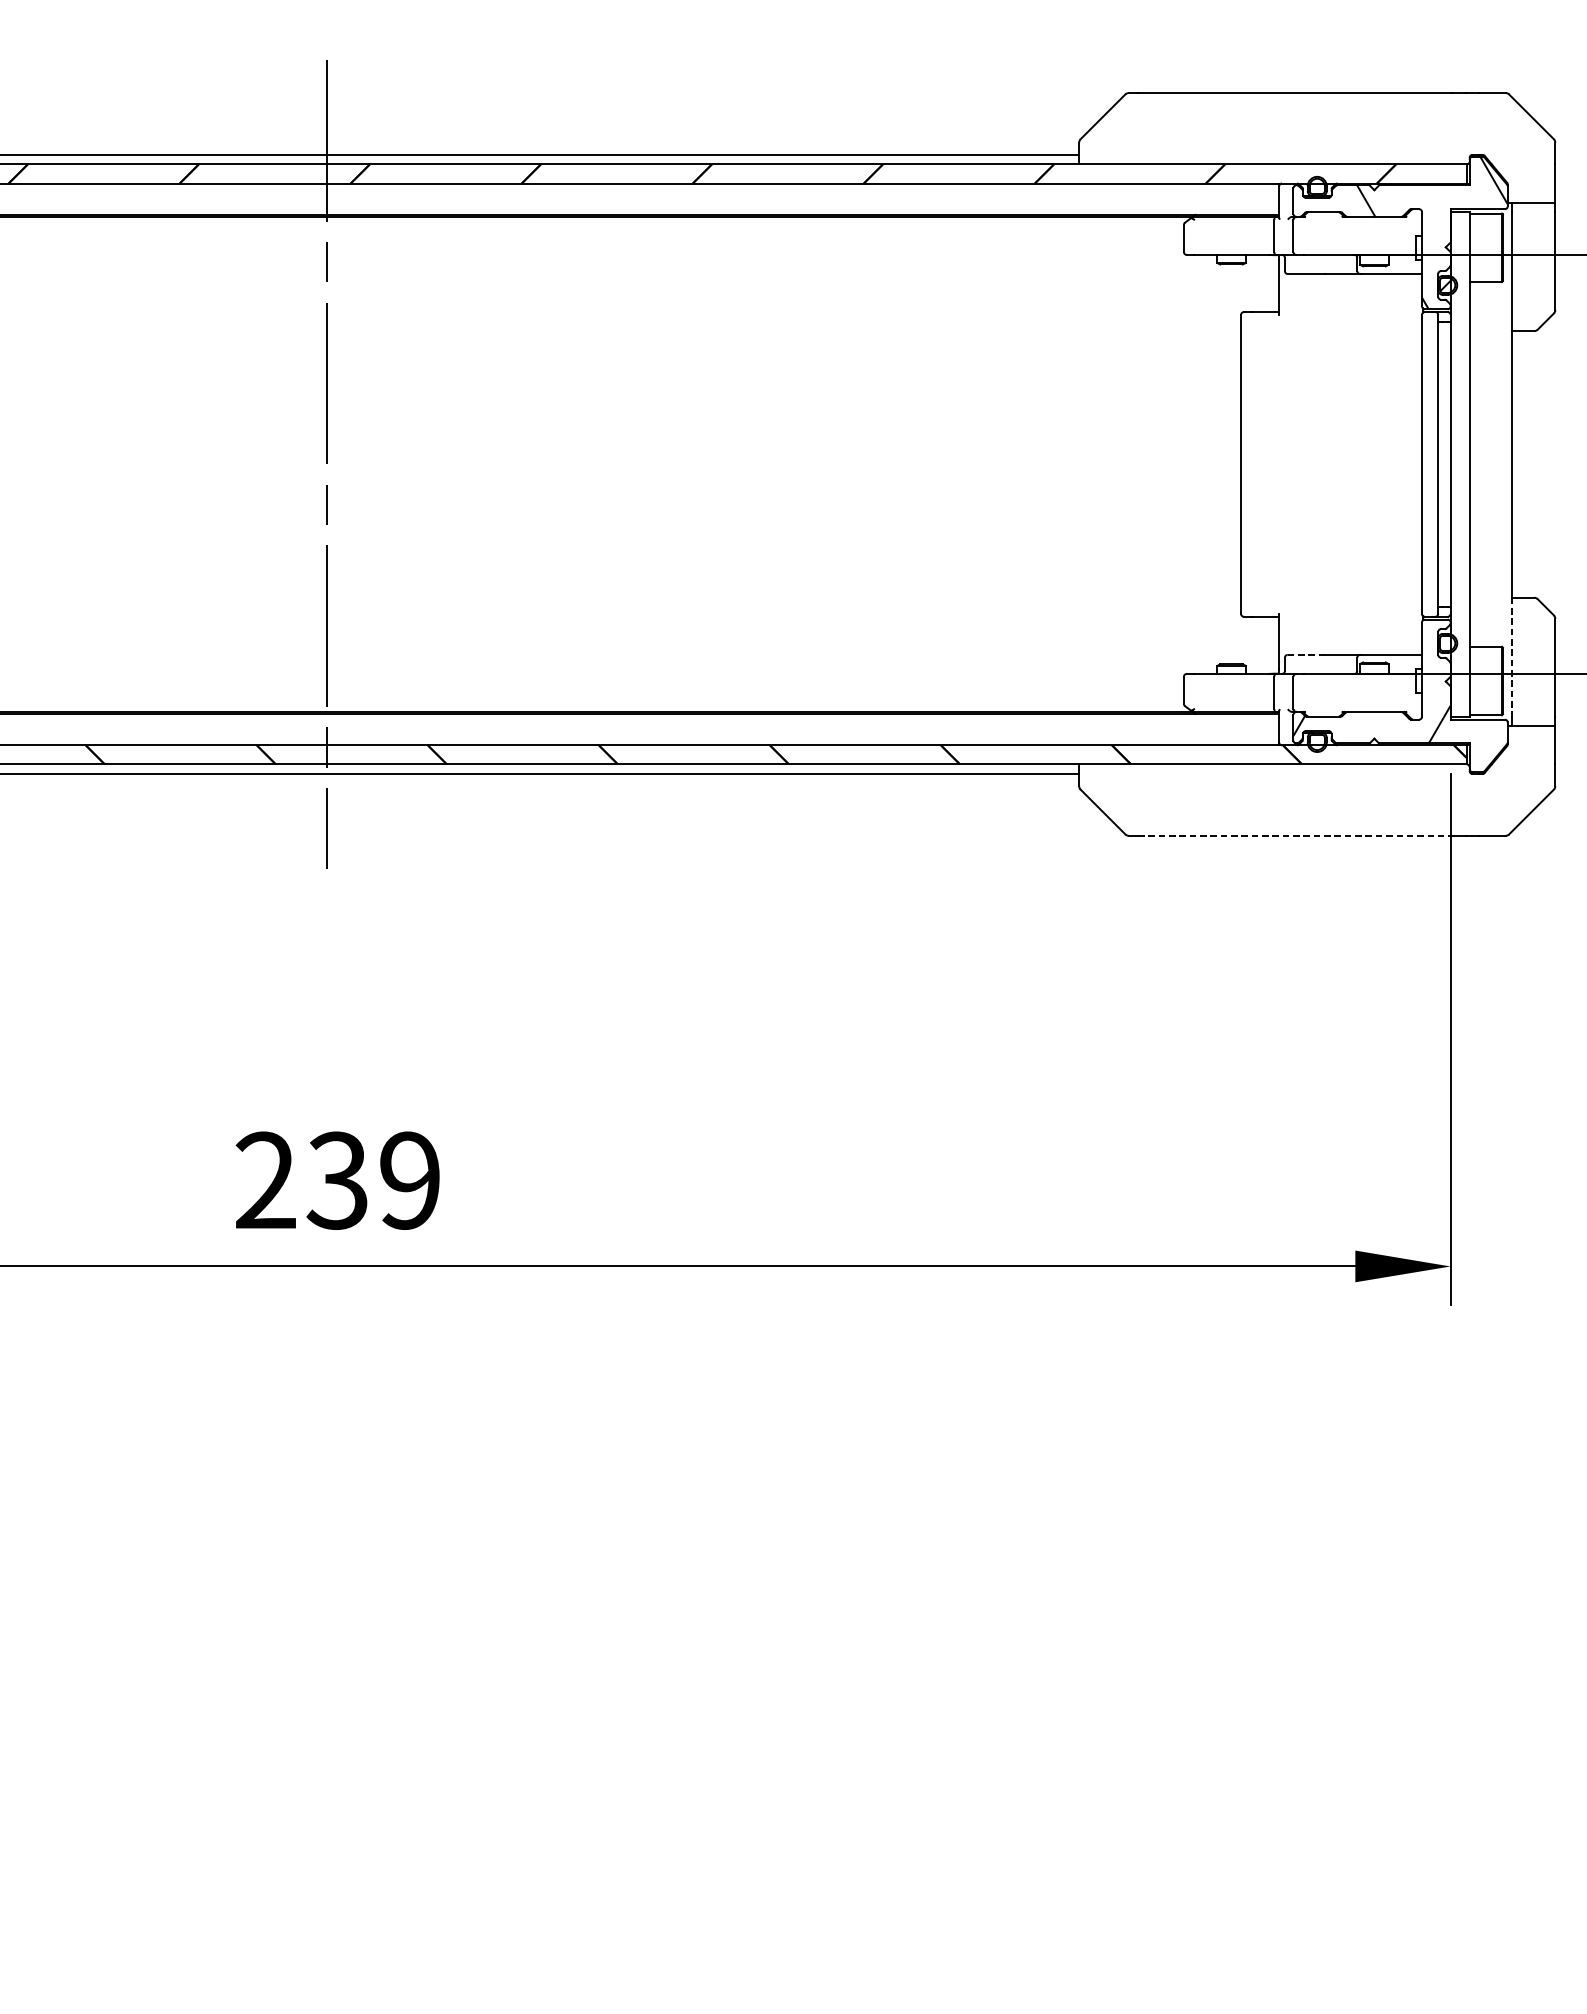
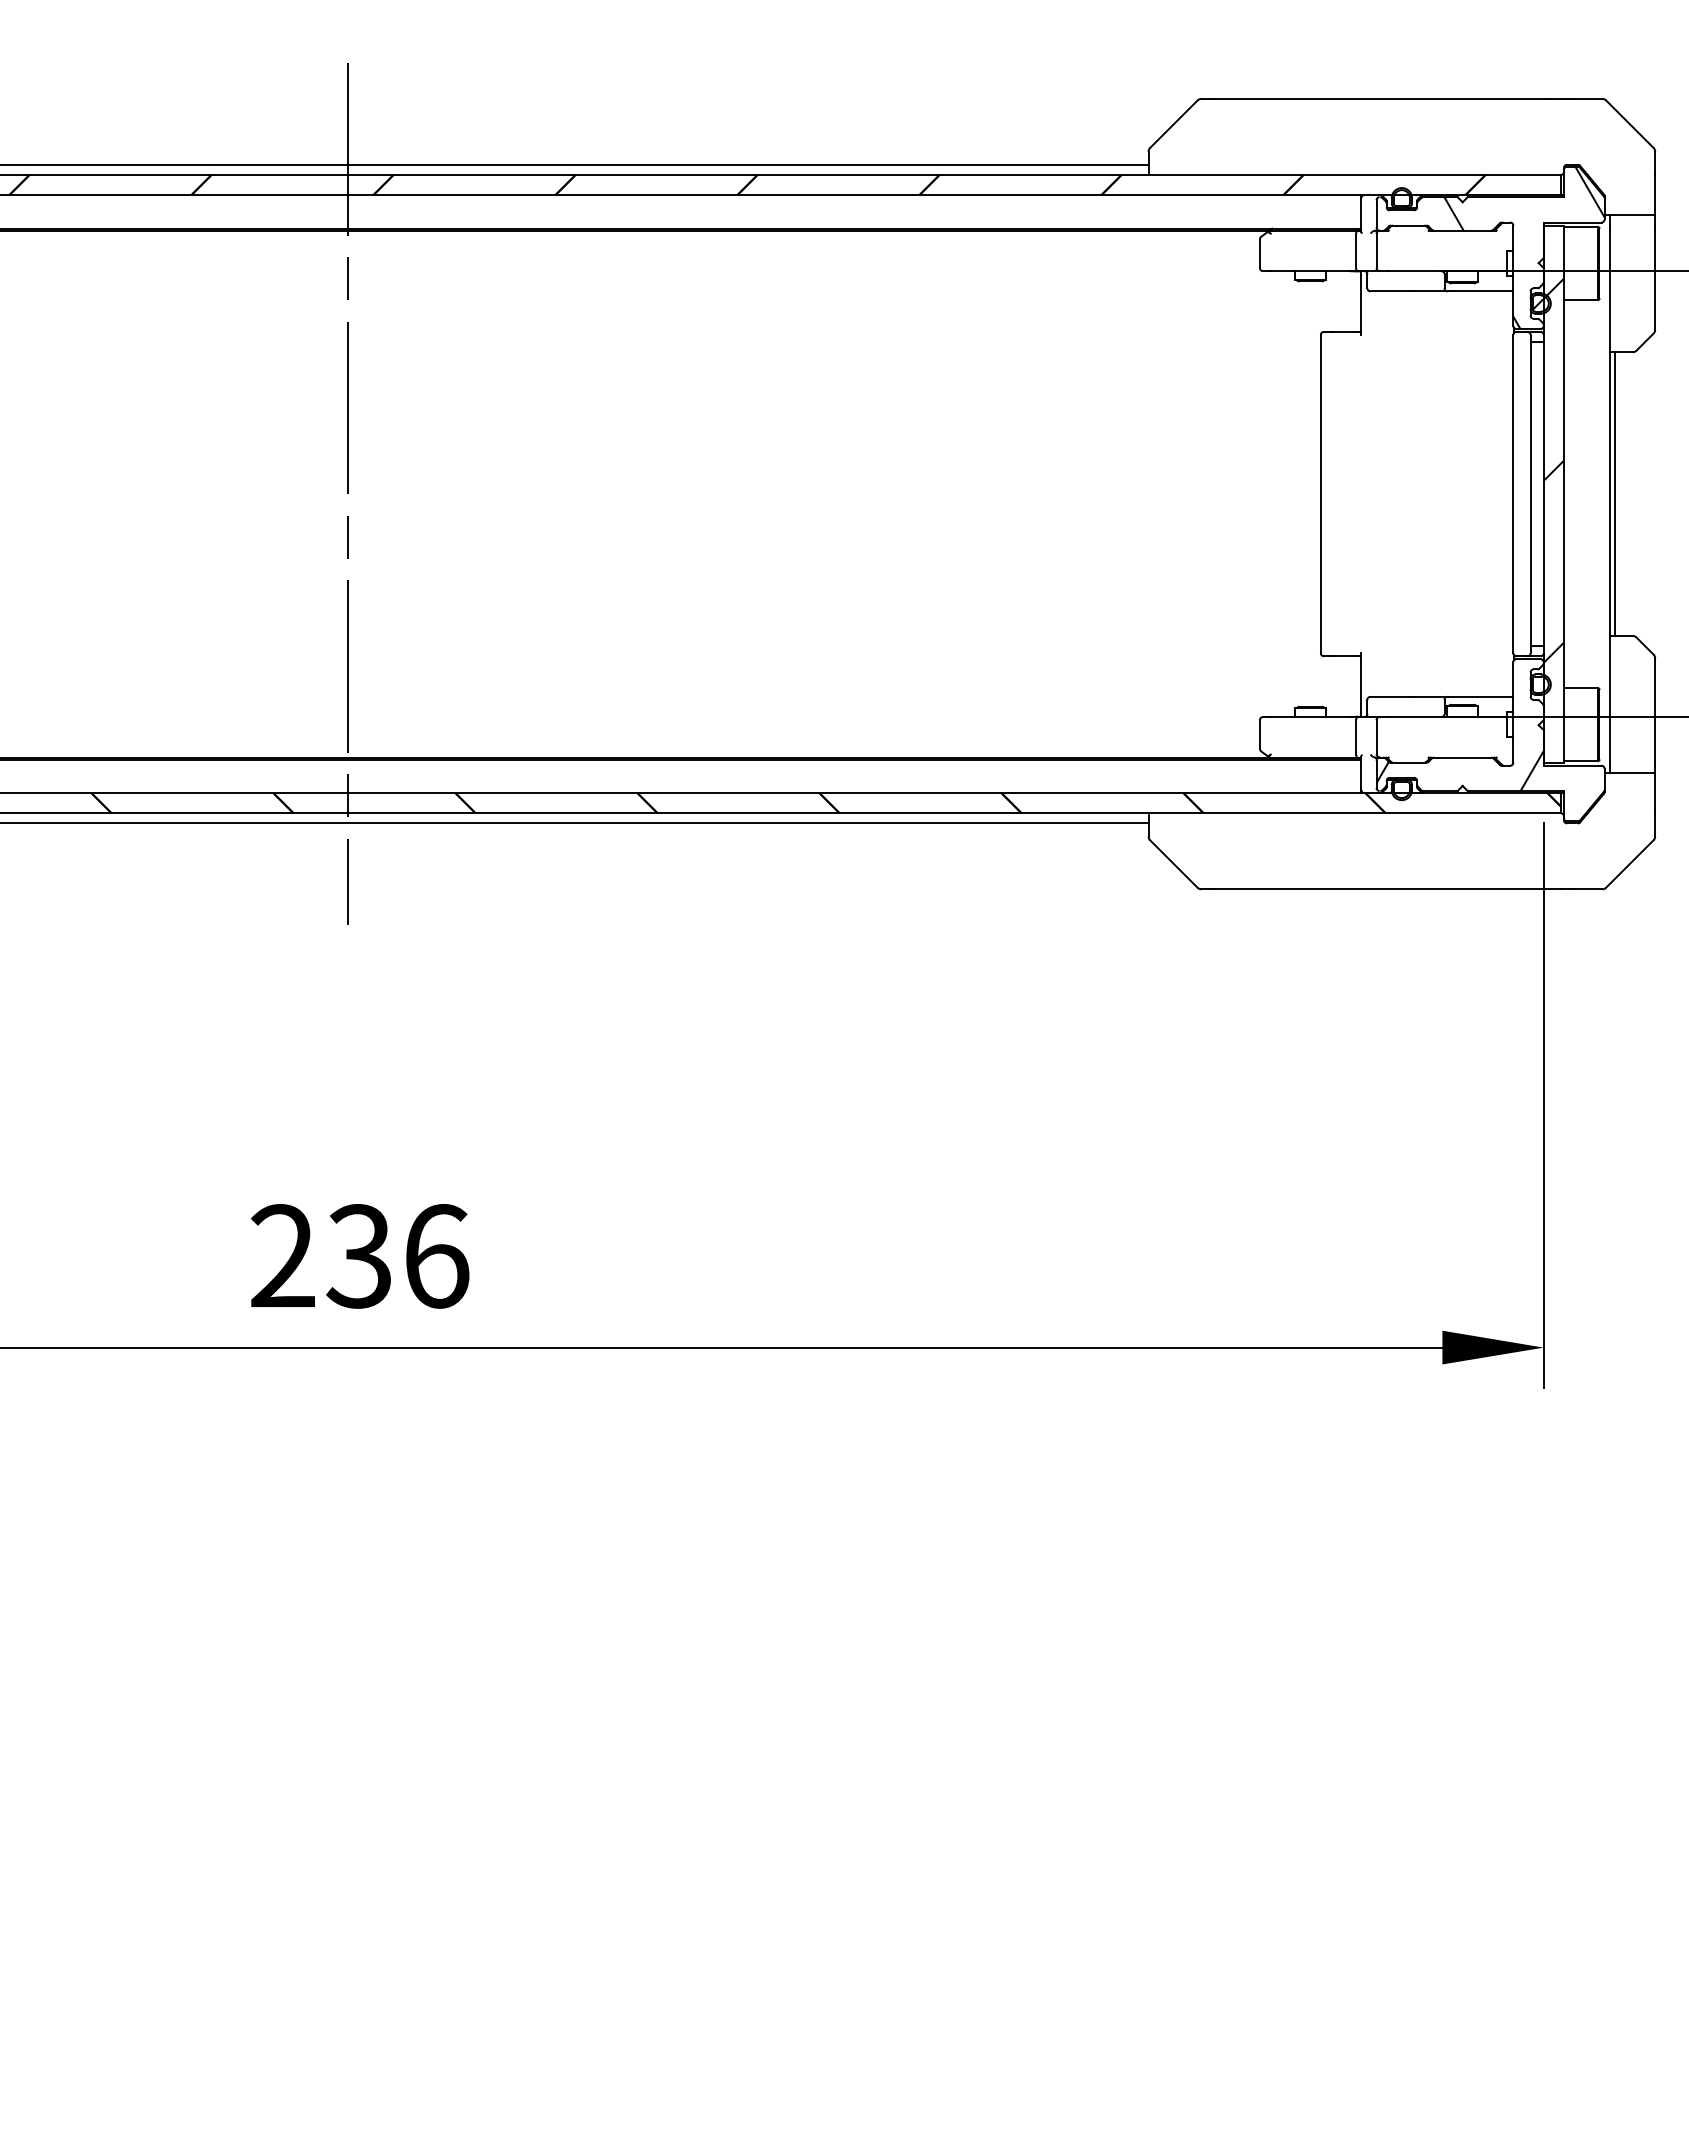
hatch: (1459, 442) -> (1553, 470), added
line: (1517, 463) -> (1614, 493), added
line: (1306, 654) -> (1390, 696), dashed -> solid
line: (1512, 657) -> (1609, 699), dashed -> solid
line: (1295, 835) -> (1378, 889), dashed -> solid
text: (410, 1180) -> (436, 1256), 239 -> 236

